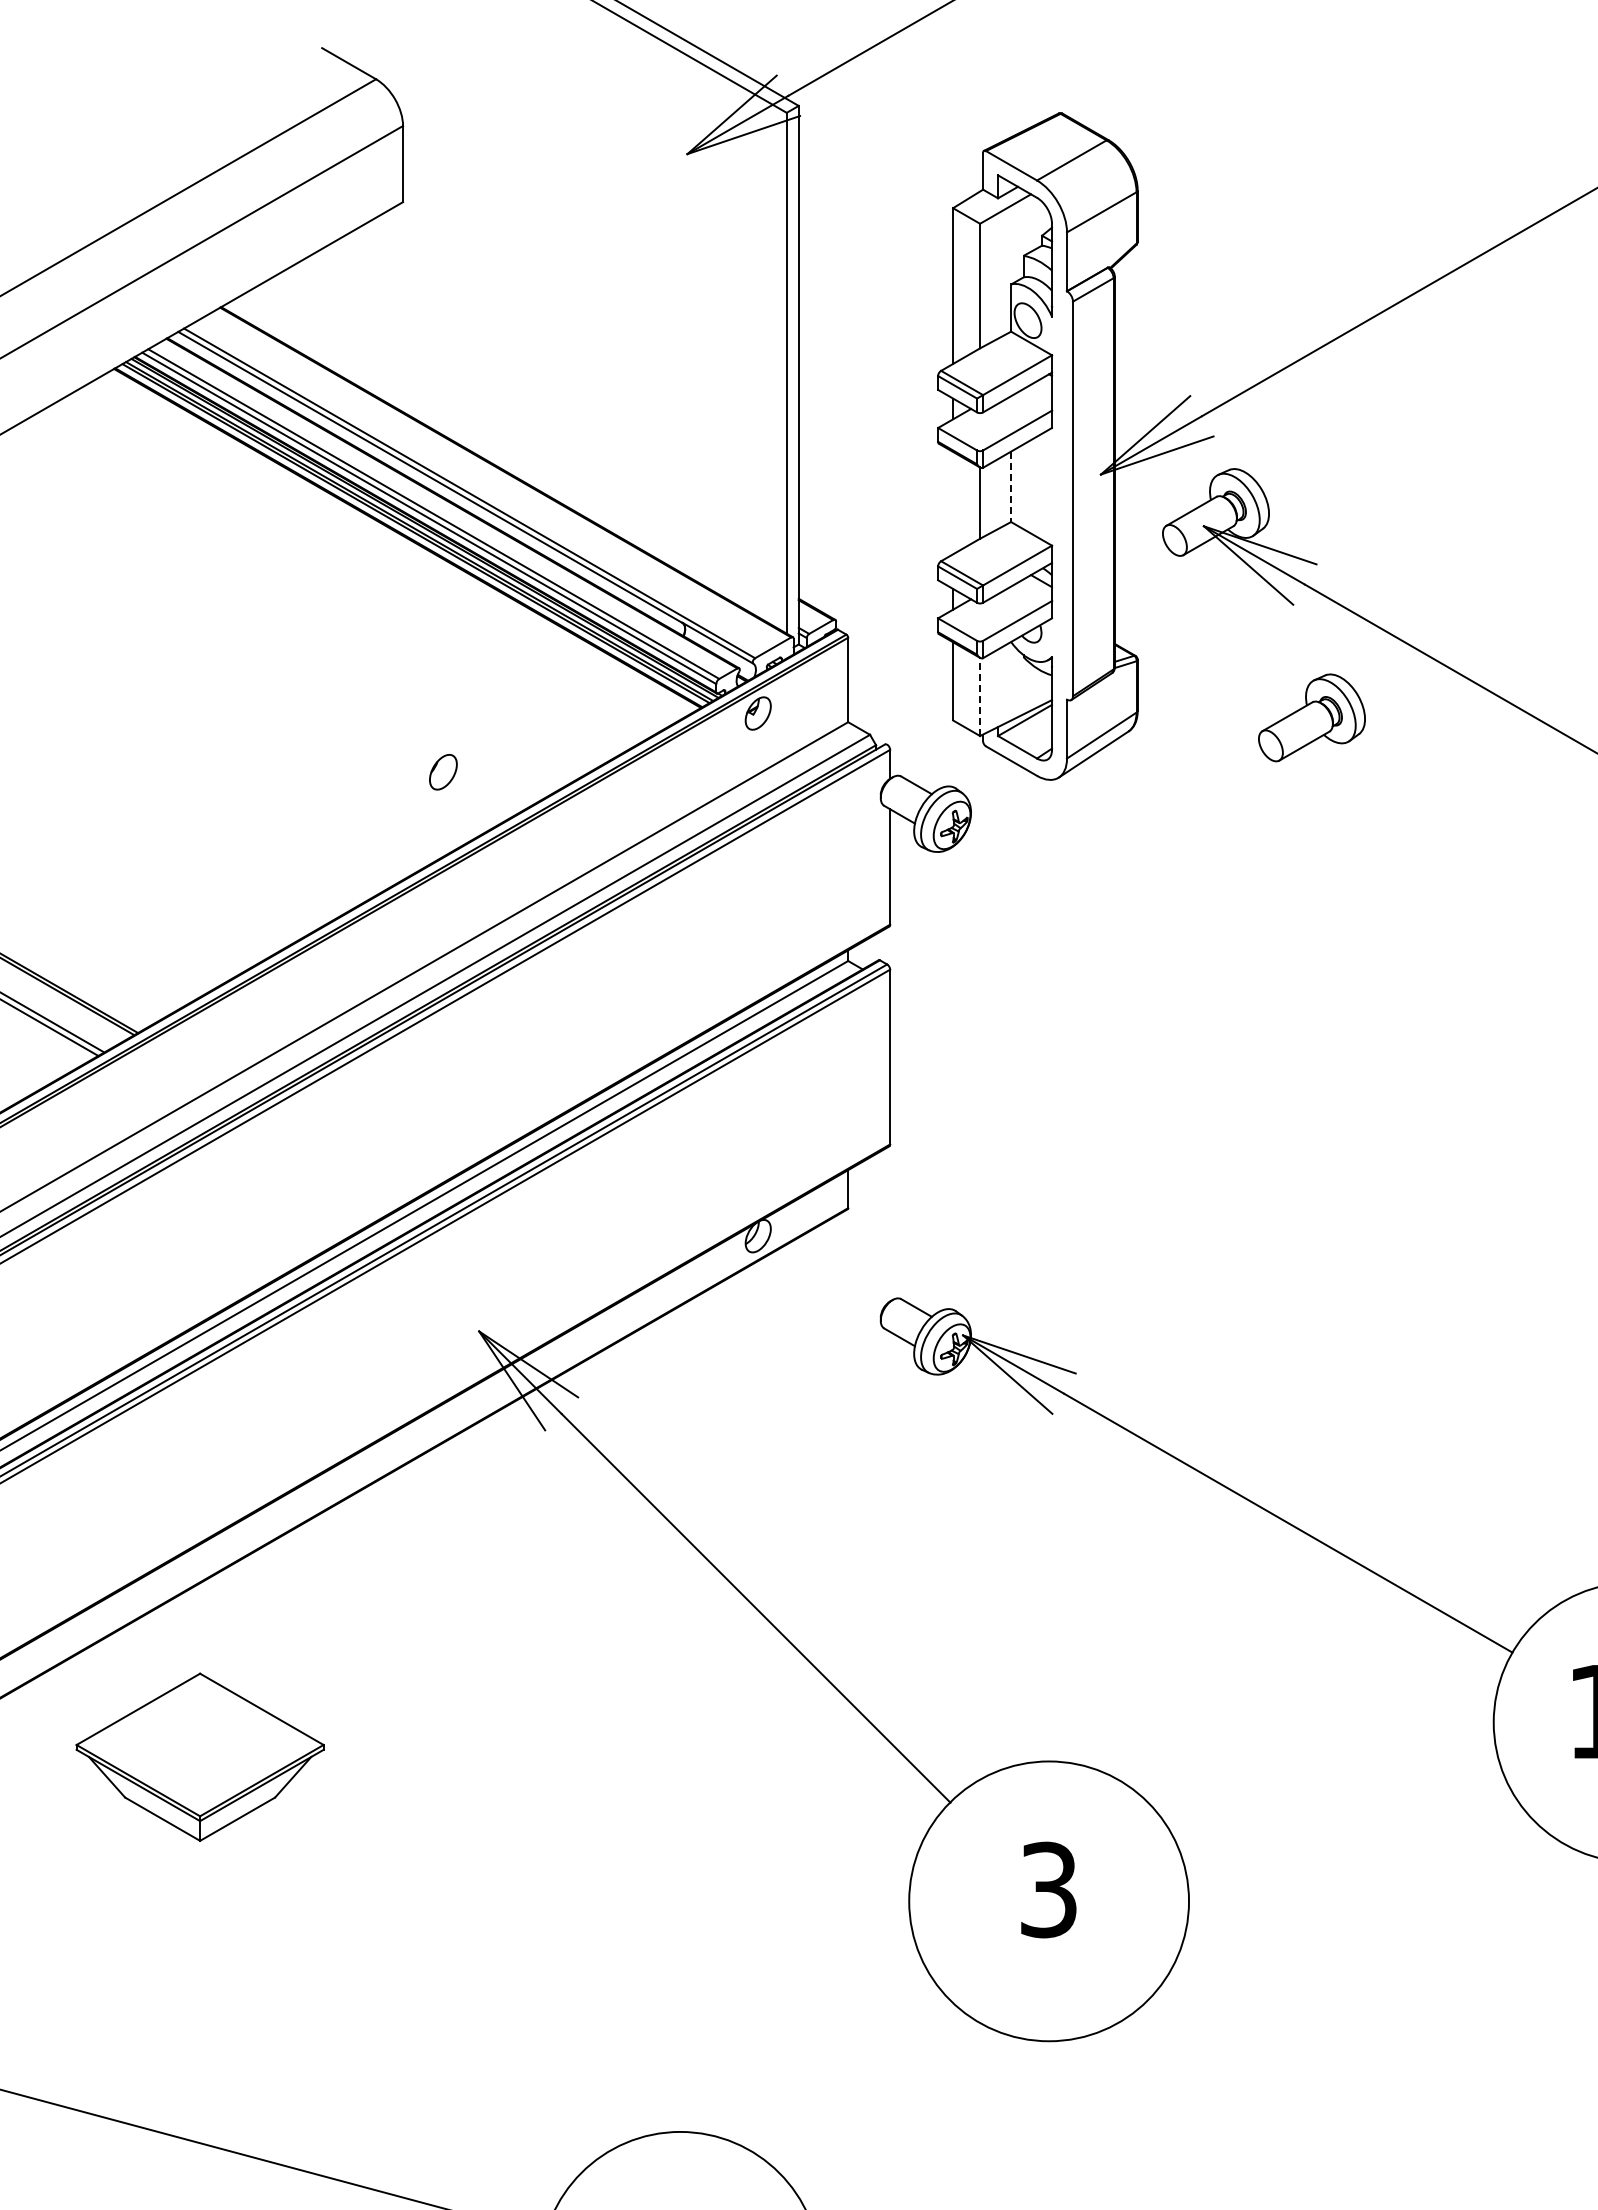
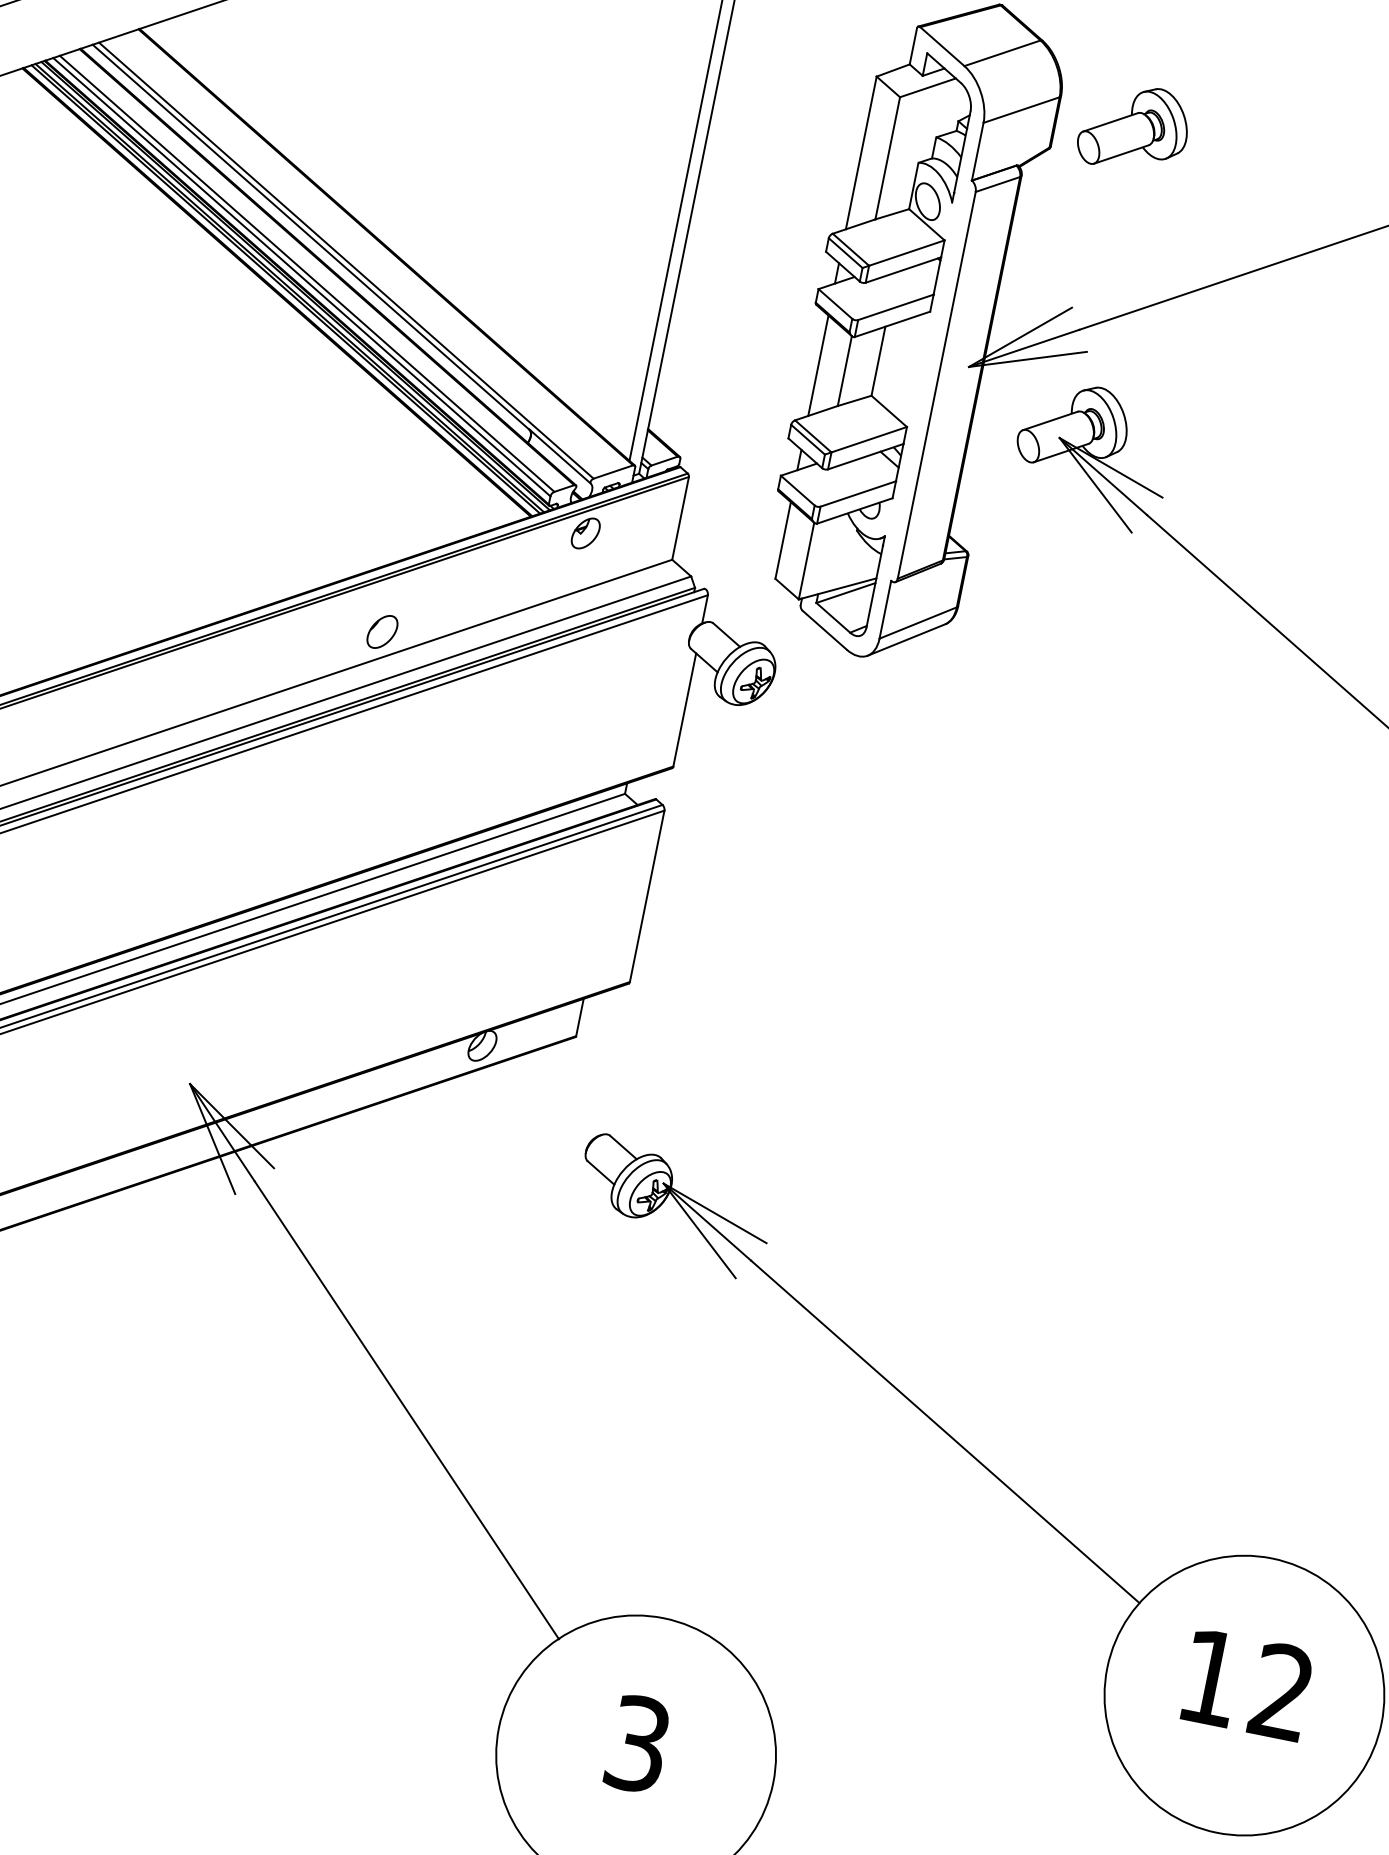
line: (1011, 487) -> (878, 361), dashed -> solid
line: (953, 502) -> (818, 365), added
line: (980, 696) -> (807, 560), dashed -> solid
part: (1311, 717) -> (1134, 127), moved
part: (443, 772) -> (382, 632), moved

